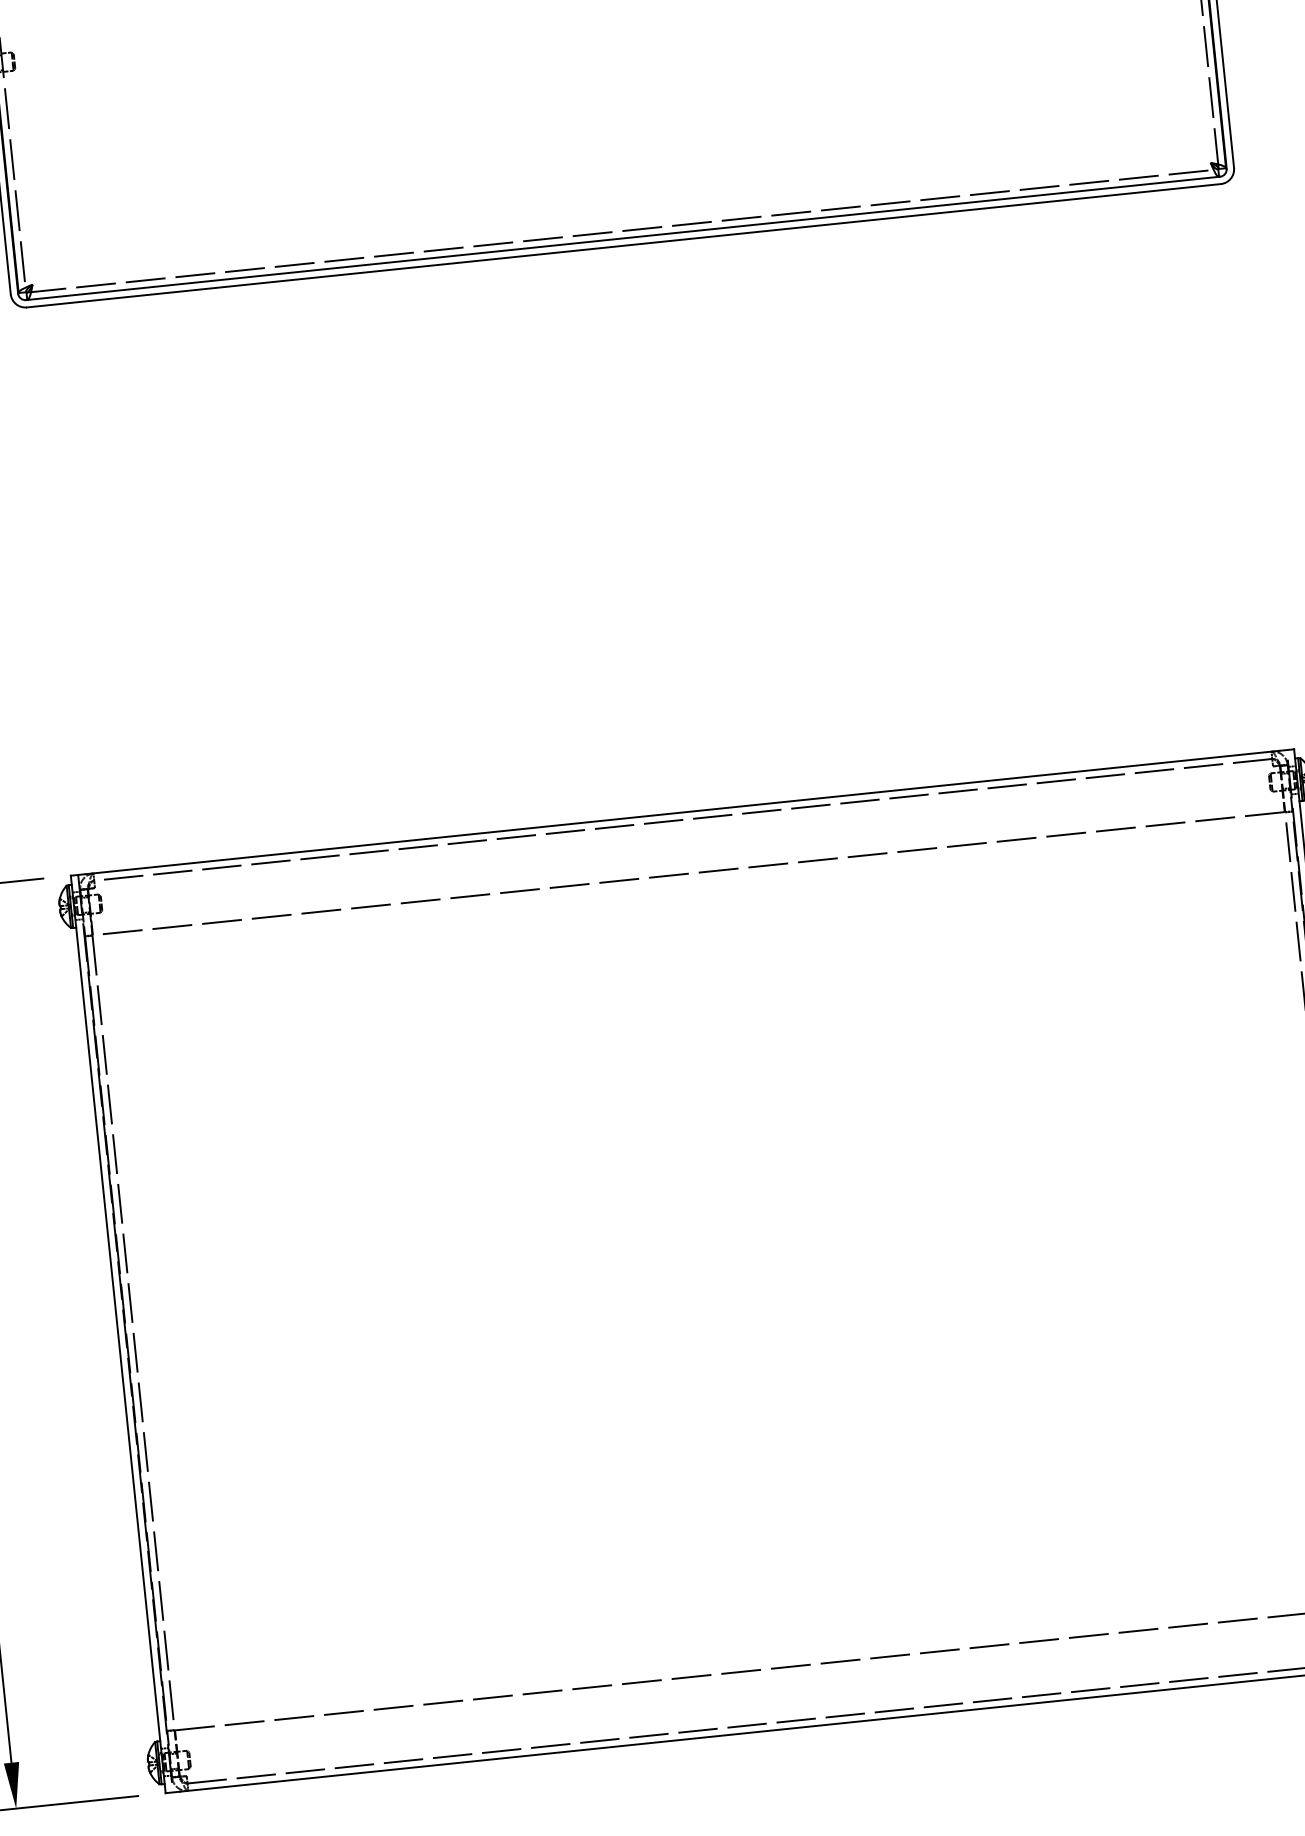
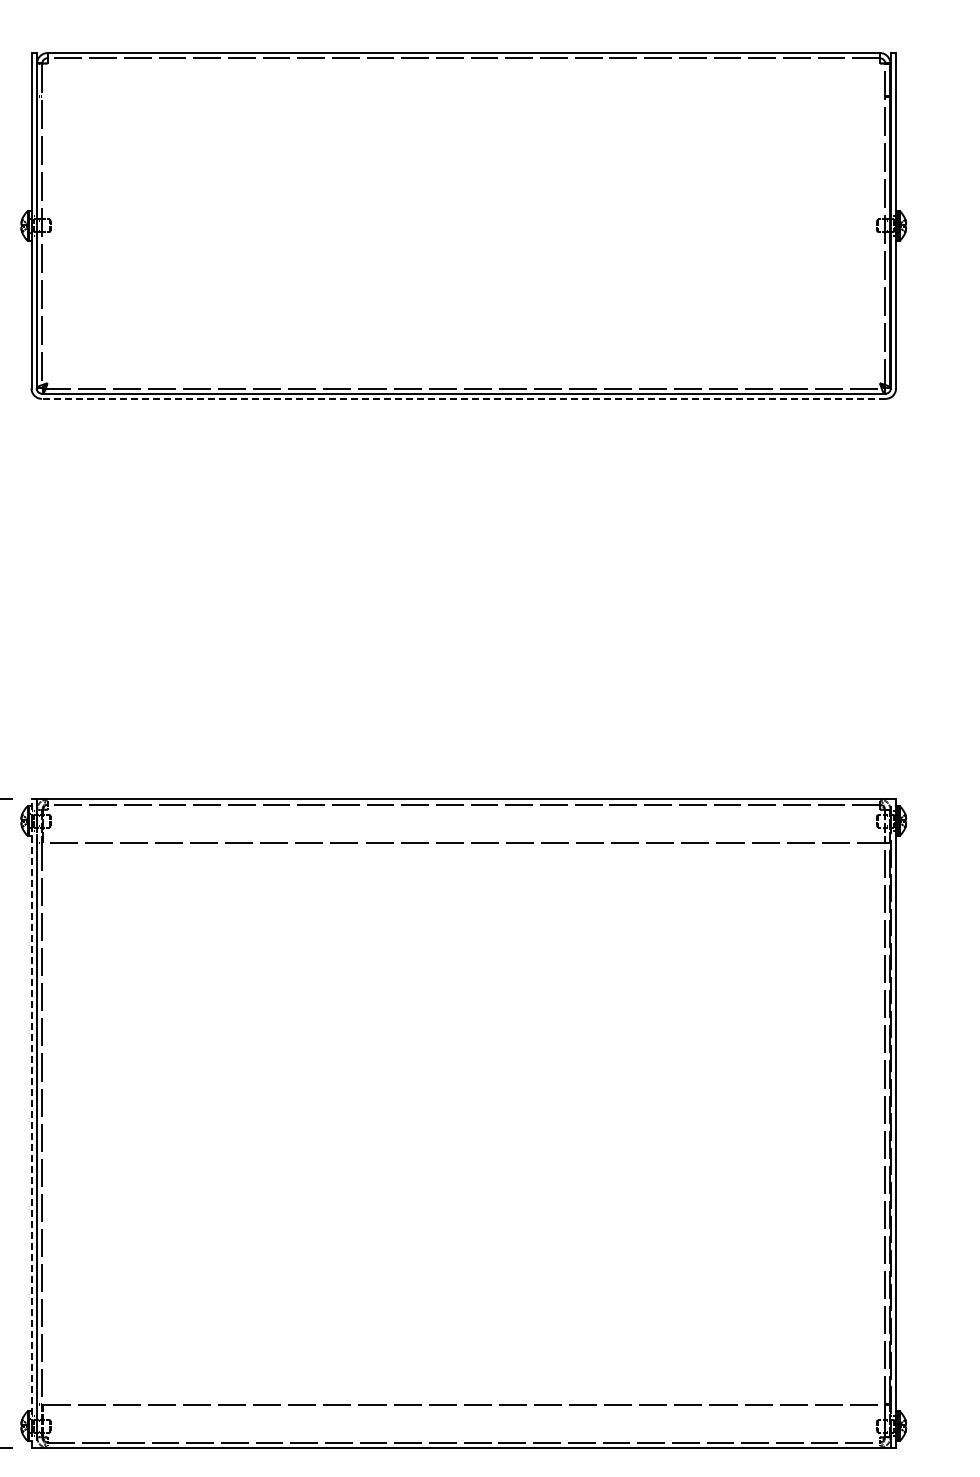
line: (623, 245) -> (463, 398), solid -> dashed
line: (118, 1334) -> (31, 1123), solid -> dashed

